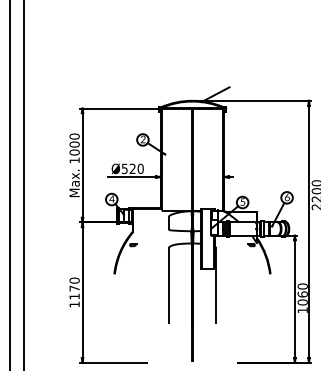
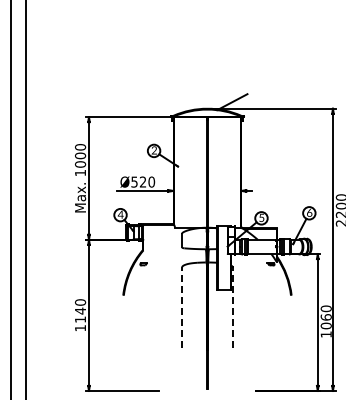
line: (169, 285) -> (182, 307), solid -> dashed
line: (215, 285) -> (232, 307), solid -> dashed
text: (74, 288) -> (80, 310), 1170 -> 1140

